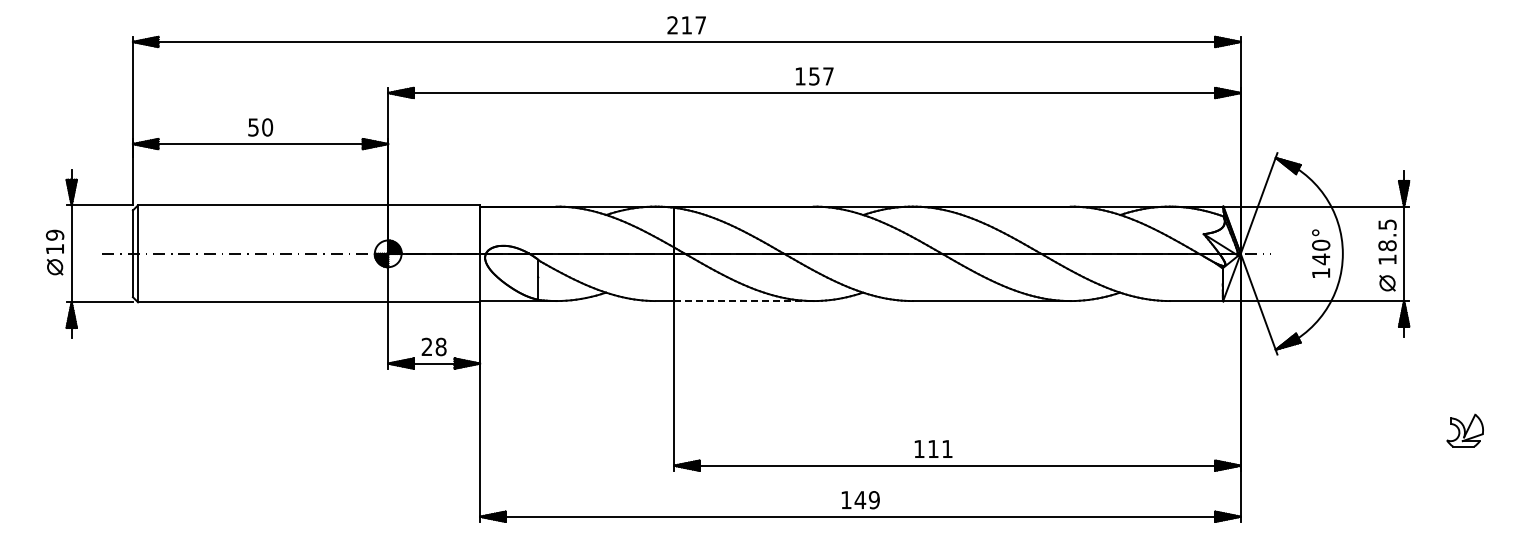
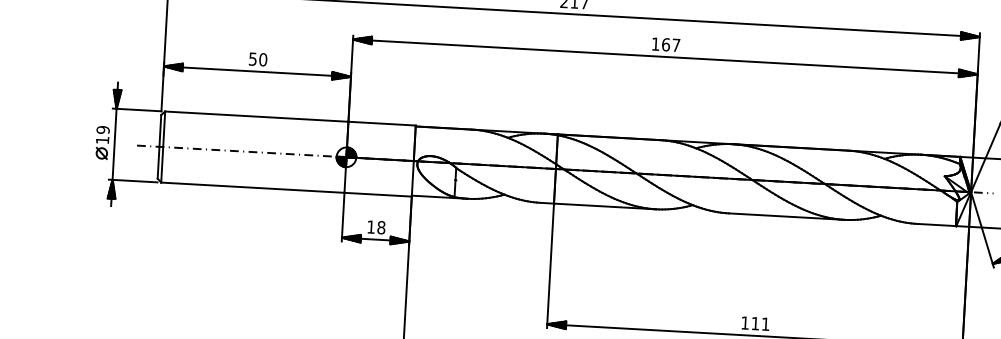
text: (814, 76) -> (666, 44), 157 -> 167
line: (743, 301) -> (604, 206), dashed -> solid
text: (426, 346) -> (370, 226), 28 -> 18
text: (933, 448) -> (755, 323), moved

